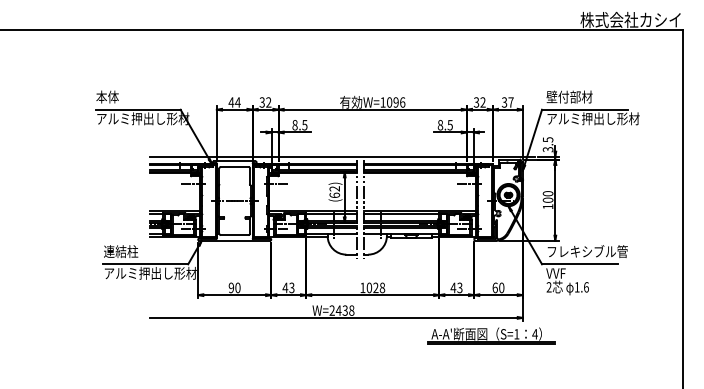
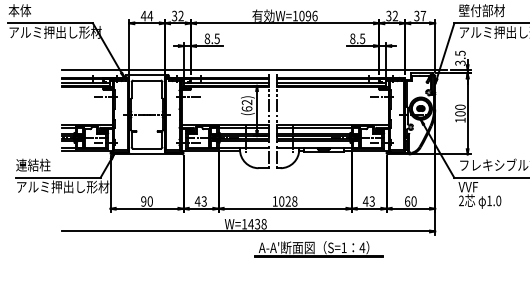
text: (586, 287) -> (498, 201), 1.6 -> 1.0
text: (331, 310) -> (243, 224), W=2438 -> W=1438
part: (491, 335) -> (318, 249), moved

